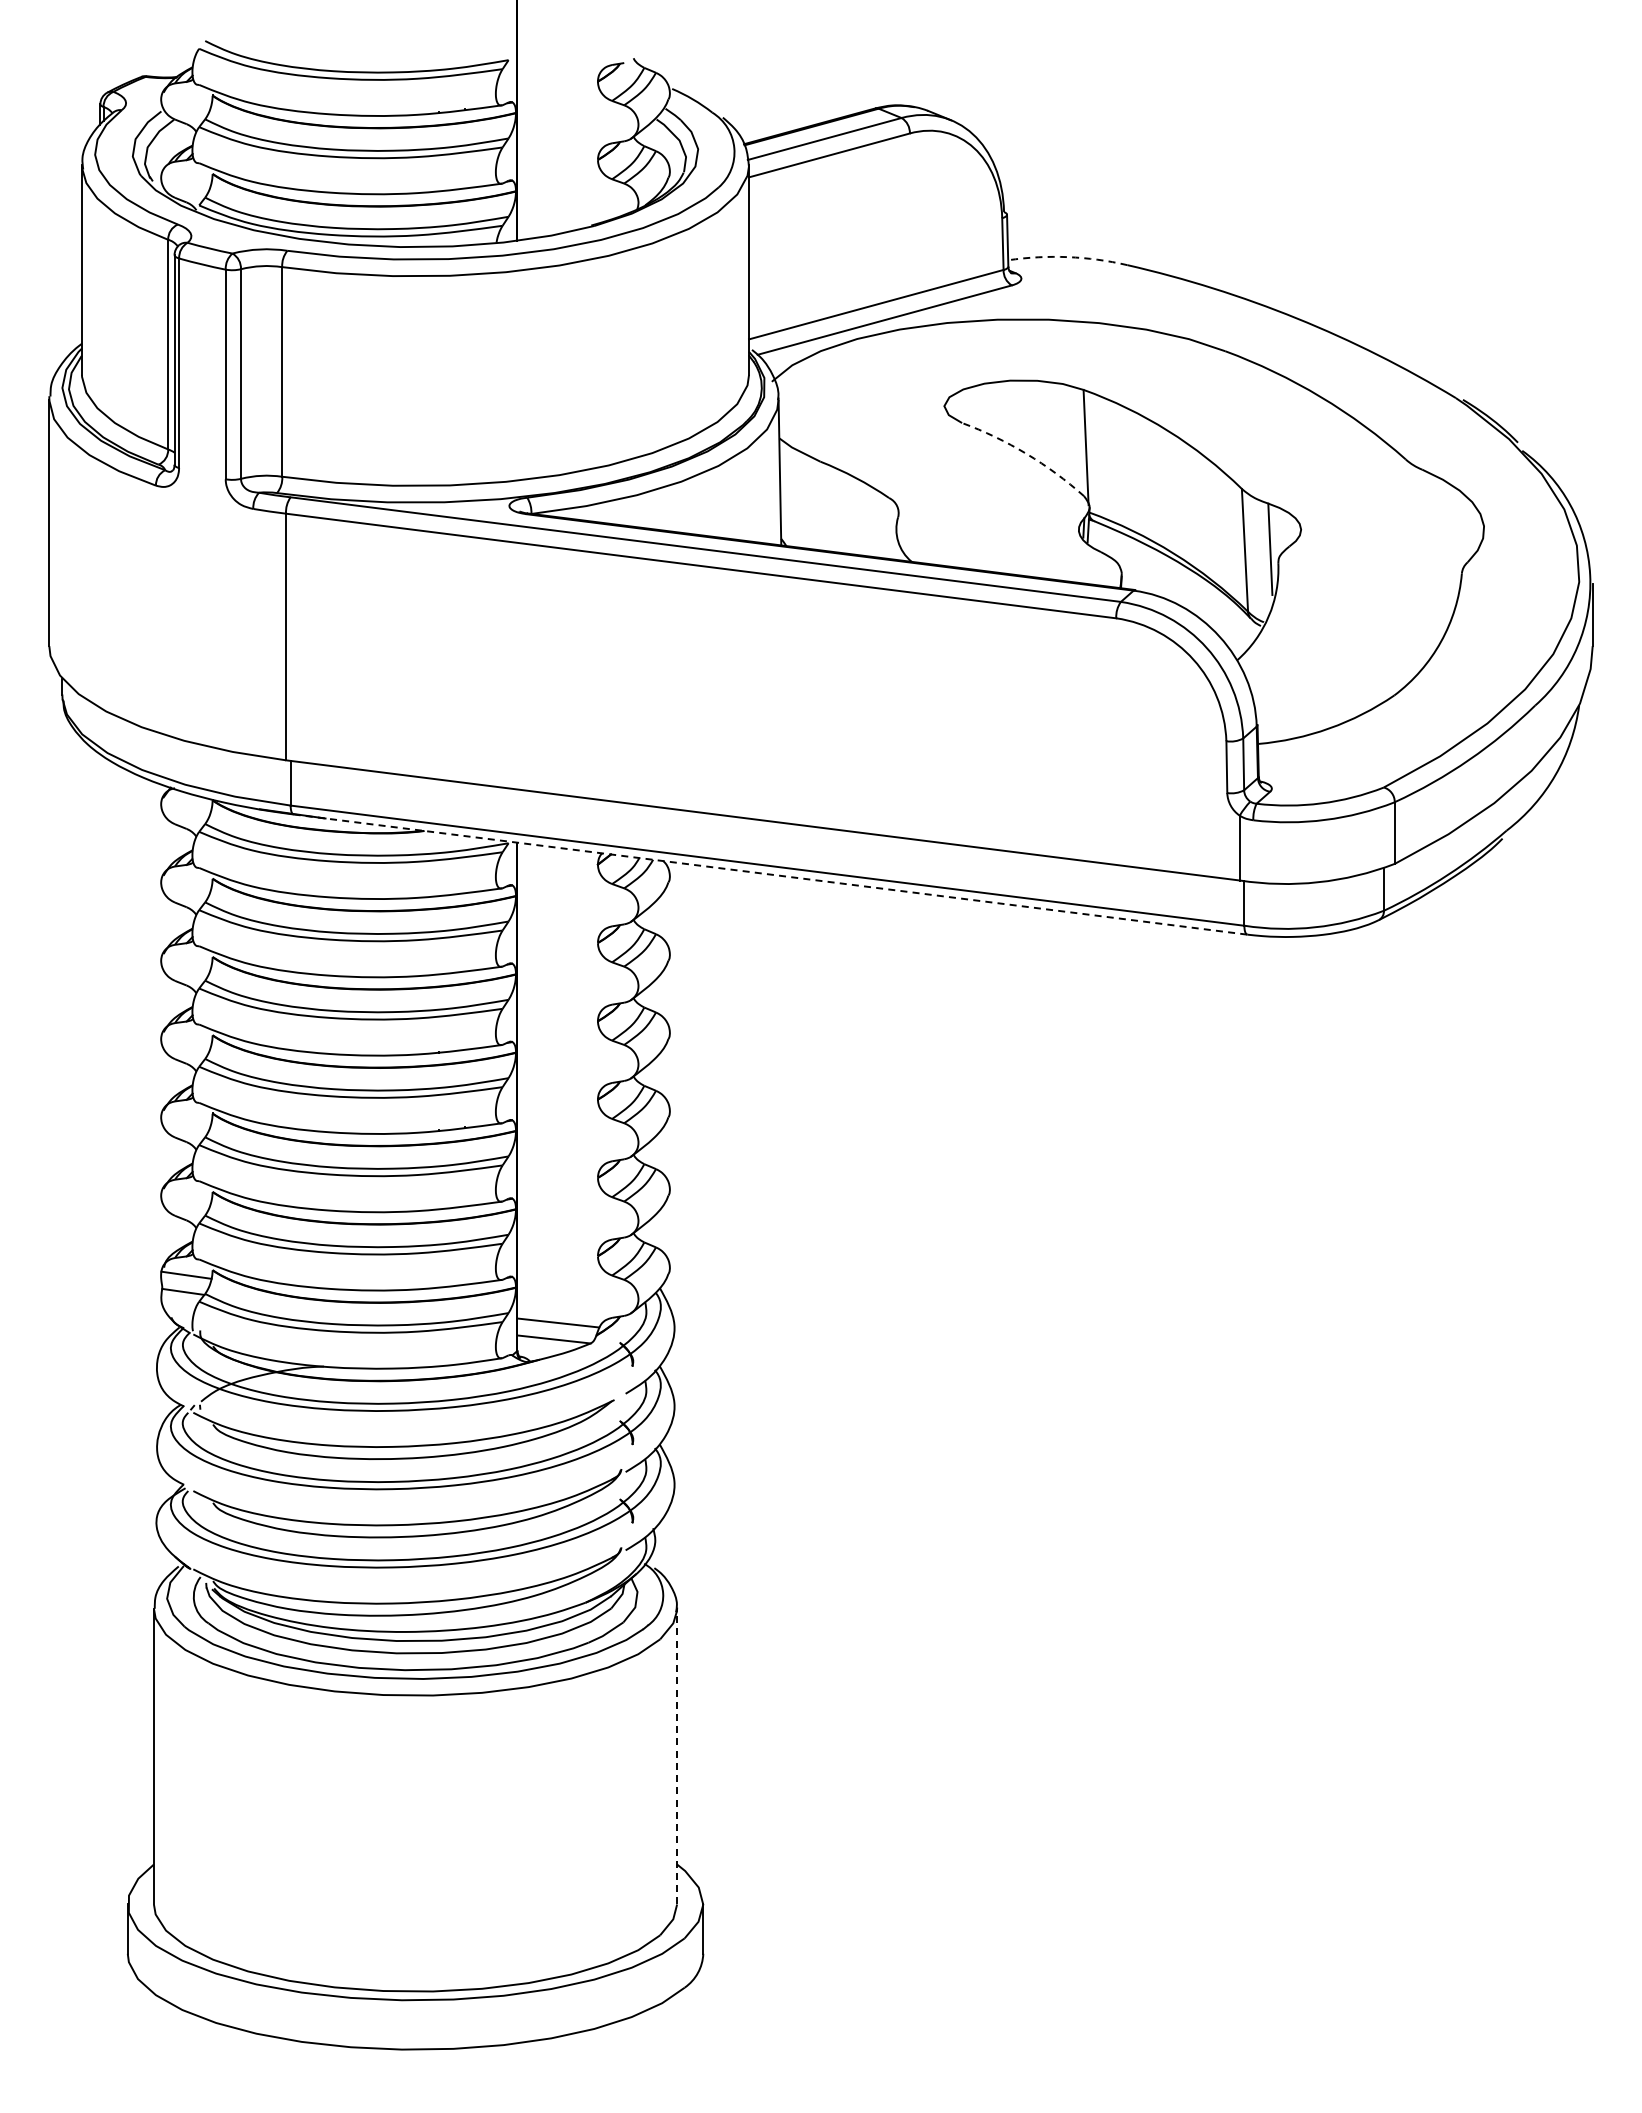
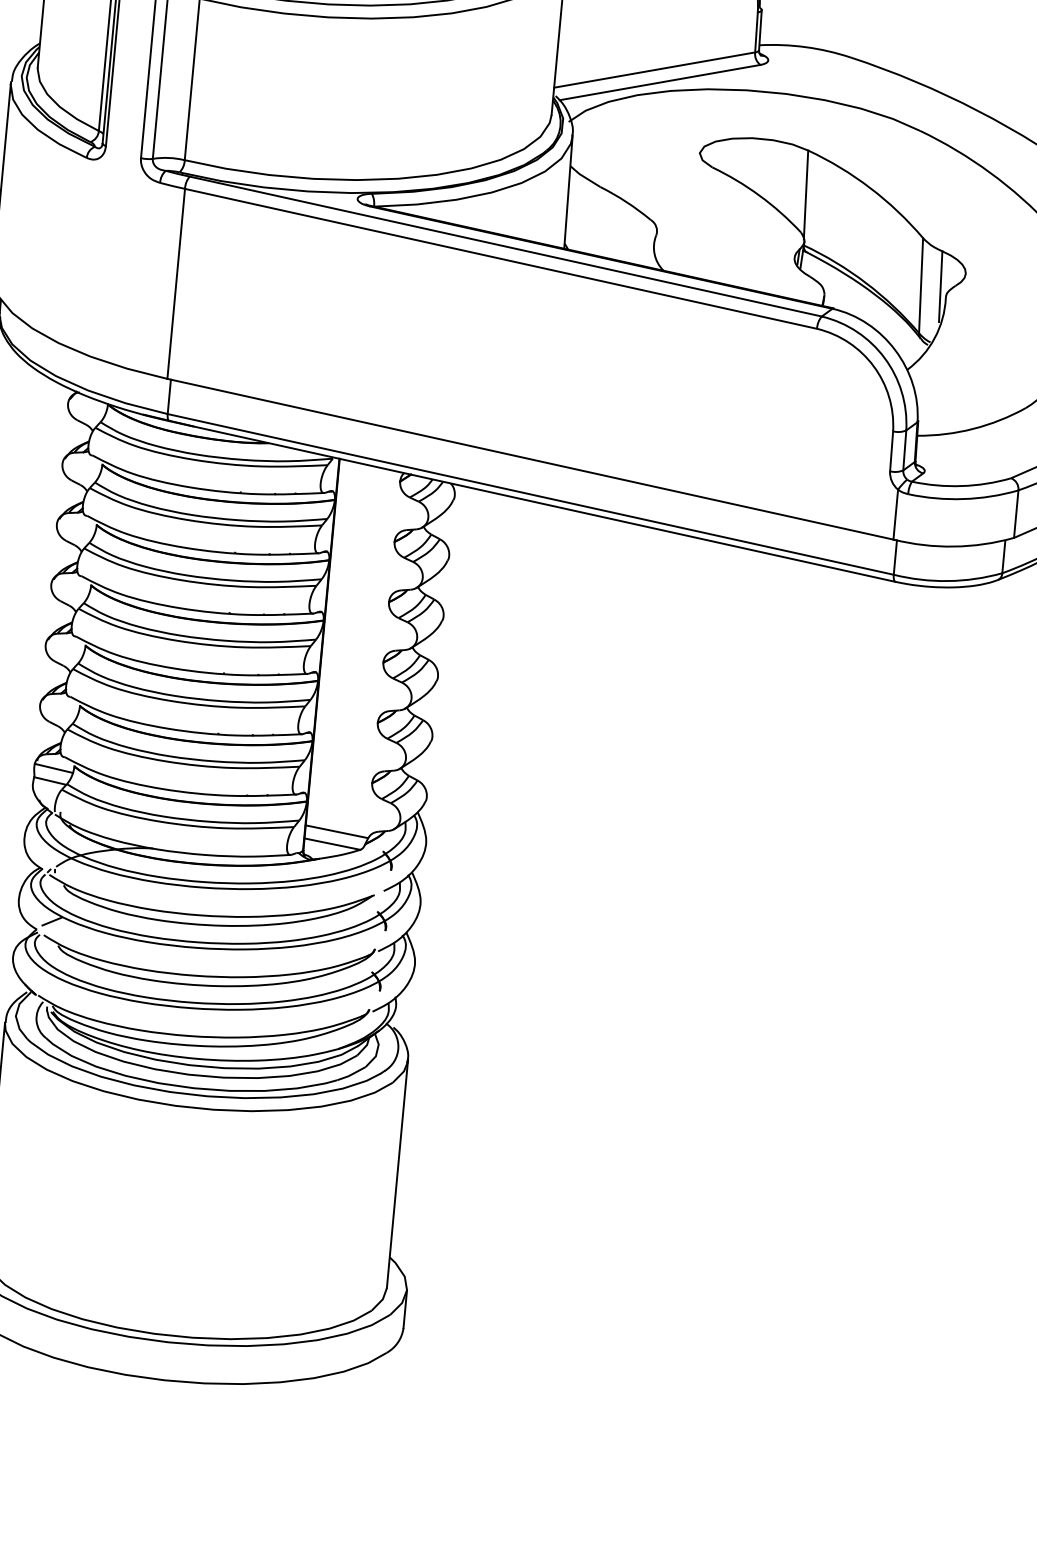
arc: (1068, 257) -> (806, 47), dashed -> solid
arc: (1026, 453) -> (759, 195), dashed -> solid
line: (770, 874) -> (532, 501), dashed -> solid
line: (201, 1472) -> (51, 921), added
line: (677, 1756) -> (397, 1174), dashed -> solid

